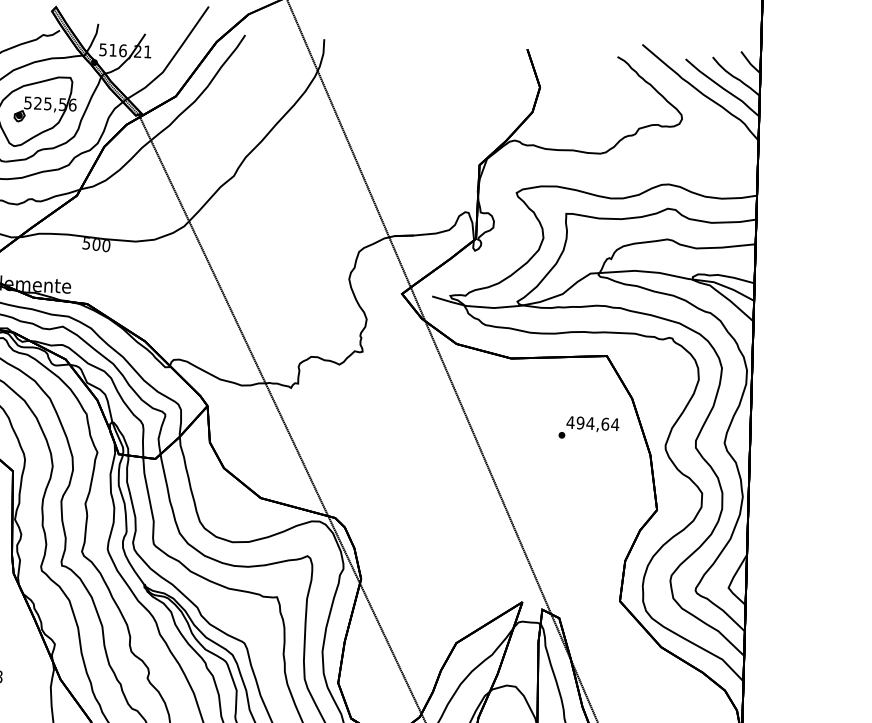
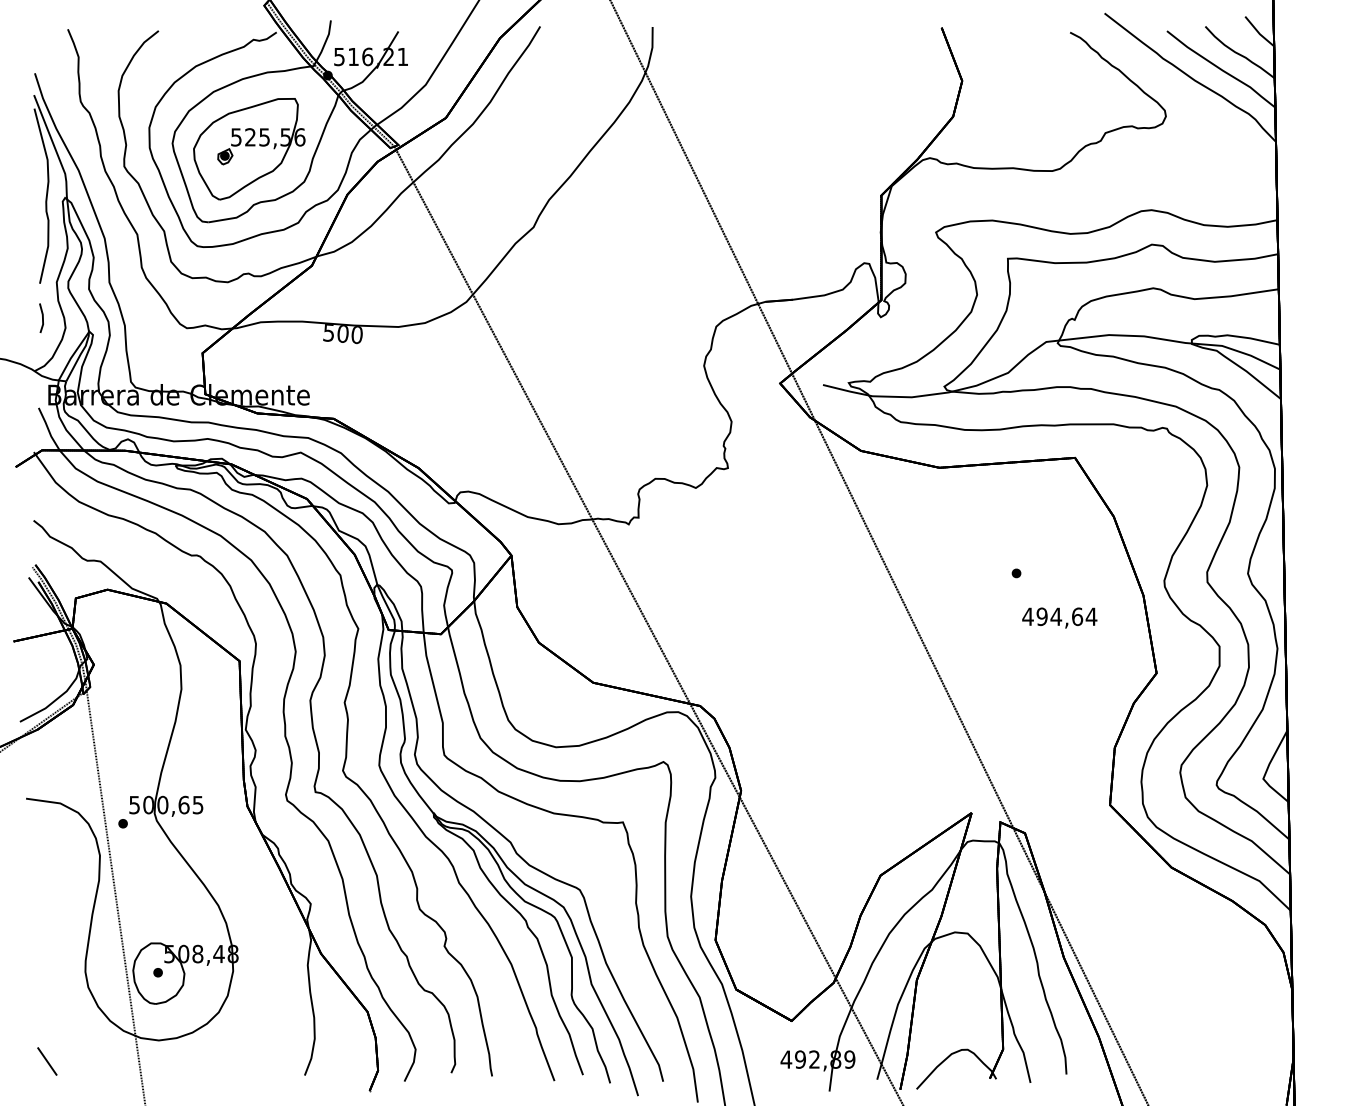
text: (592, 424) -> (1059, 617), moved

